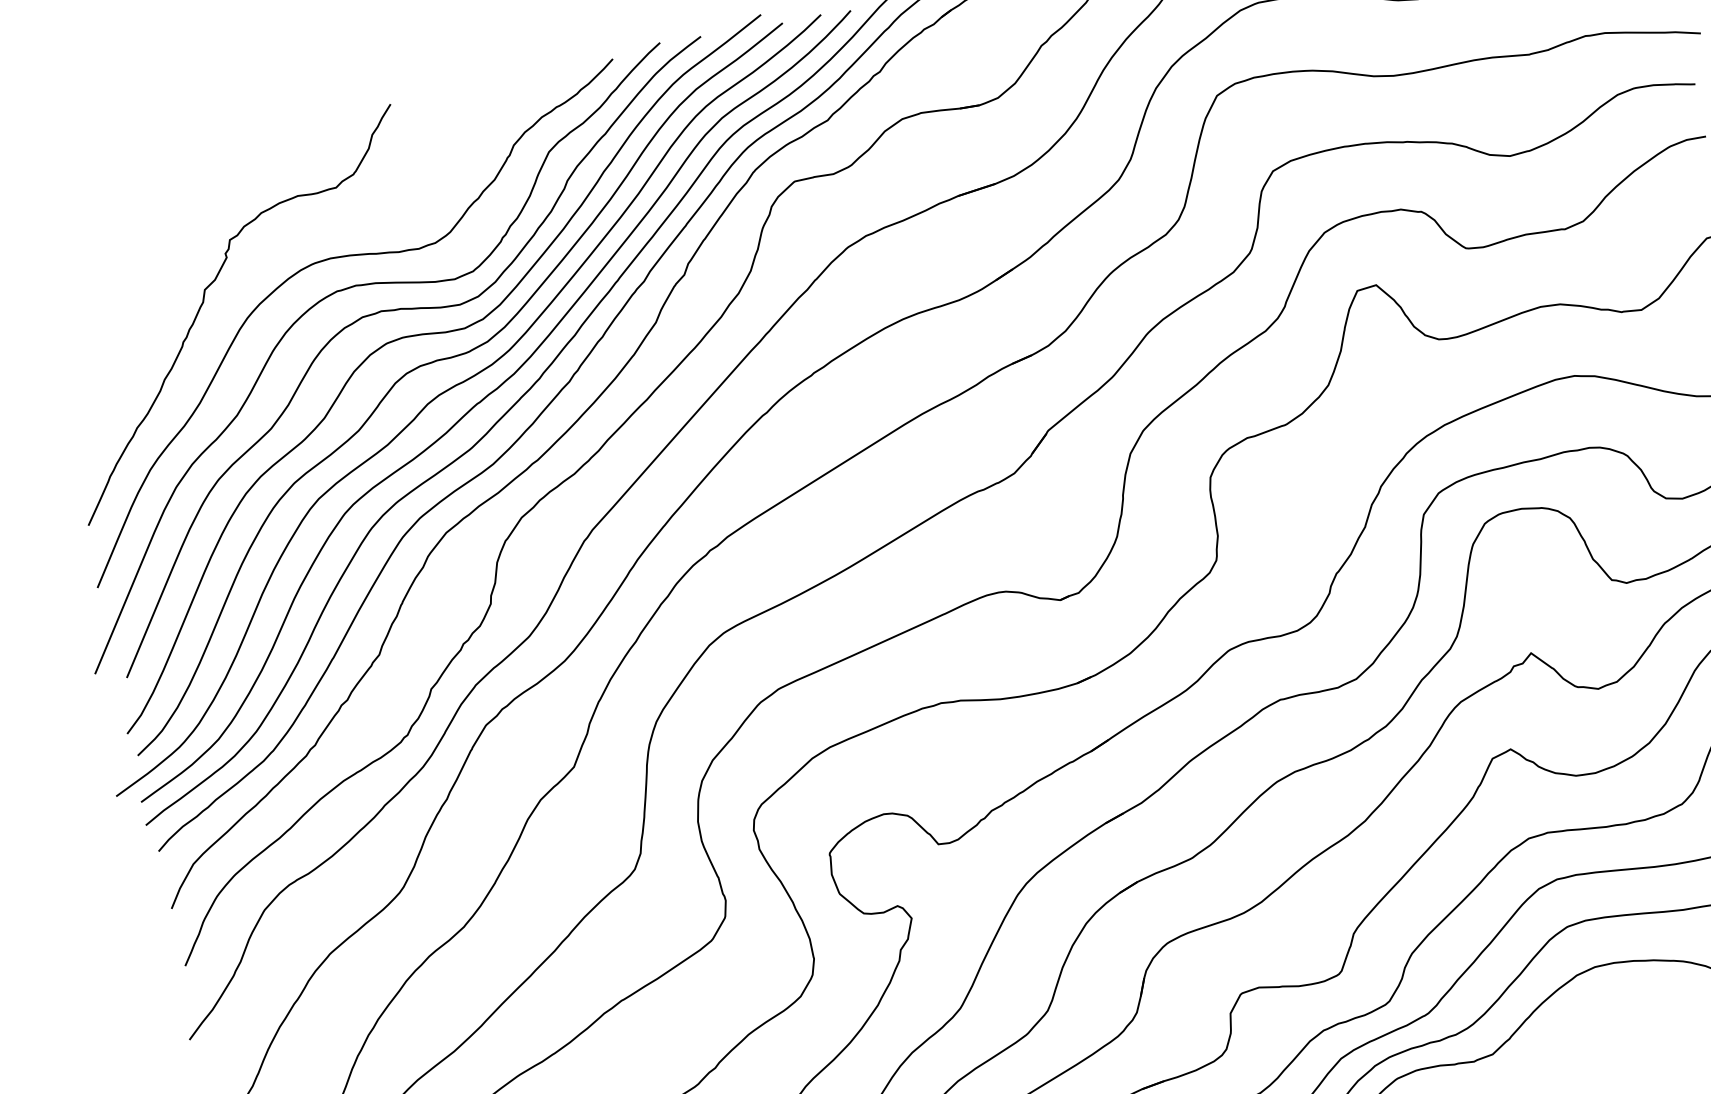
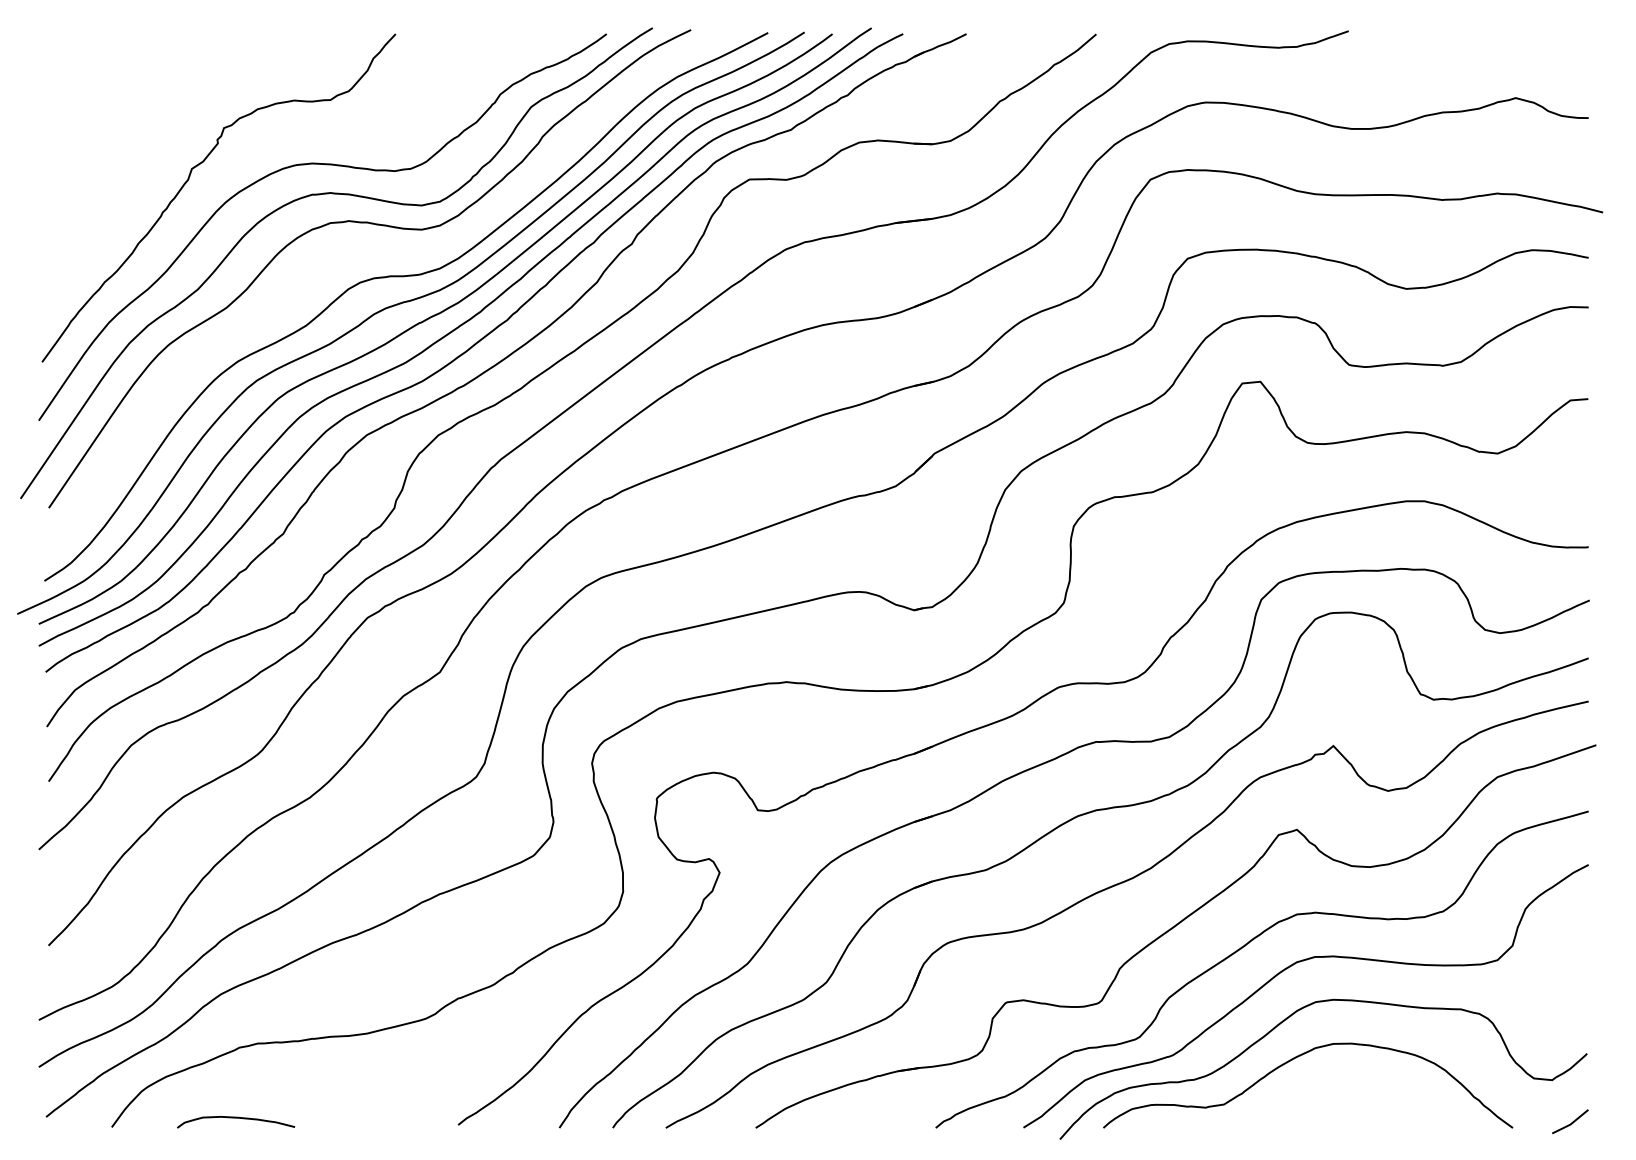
curve: (436, 334) -> (394, 252), removed

